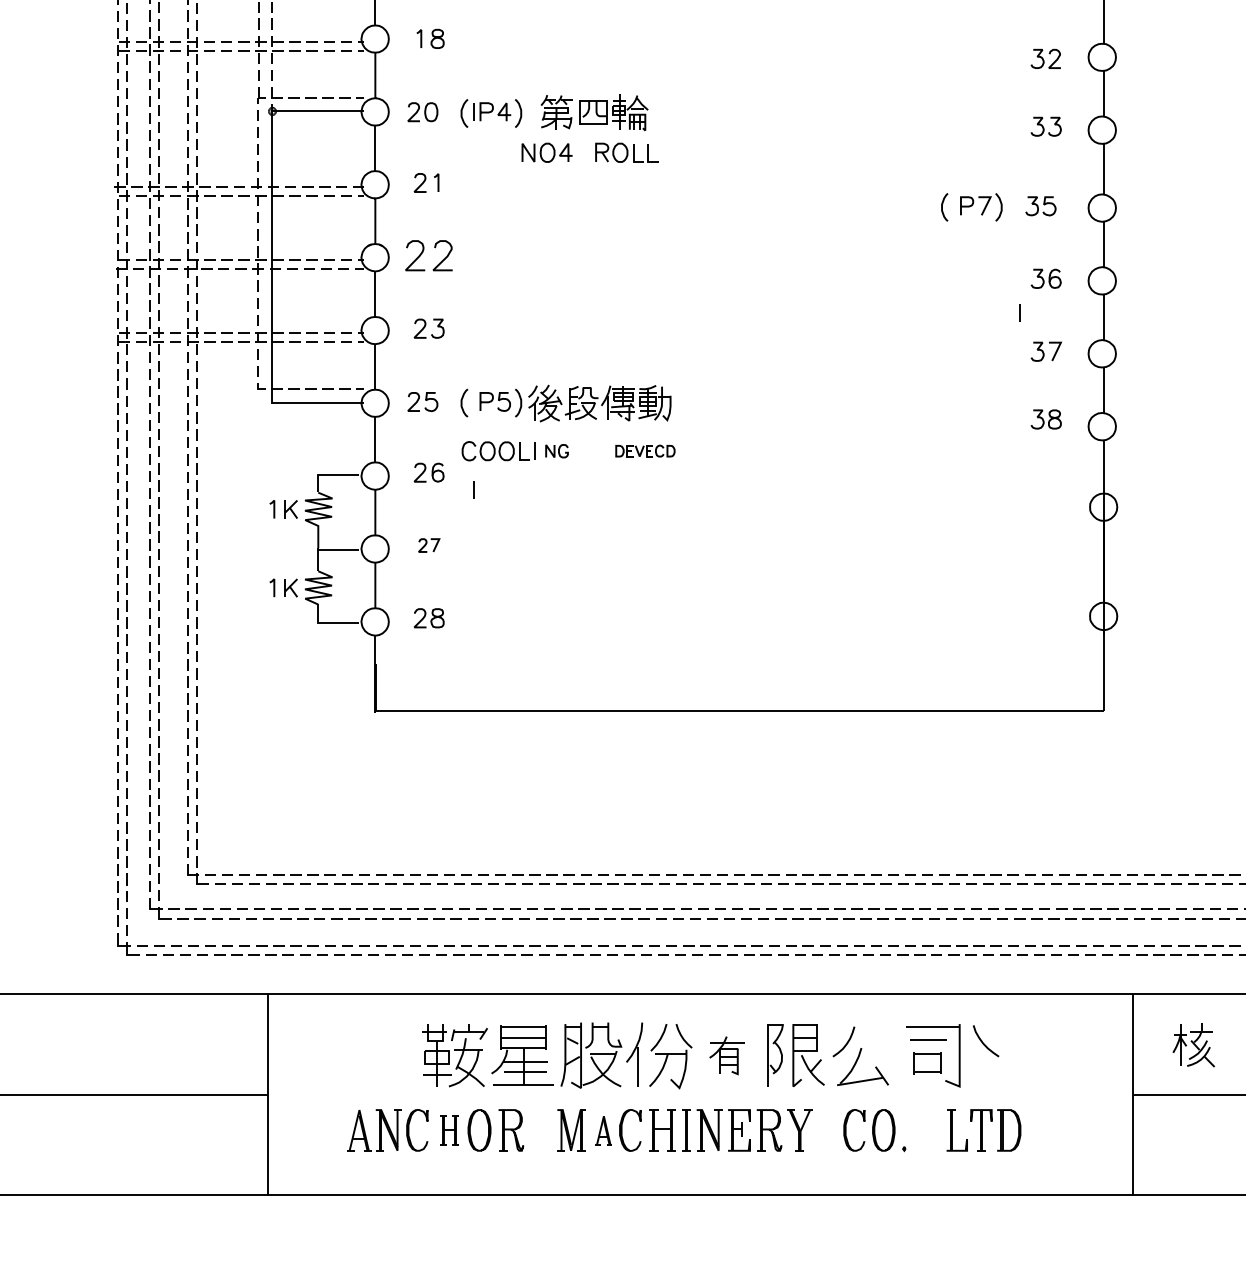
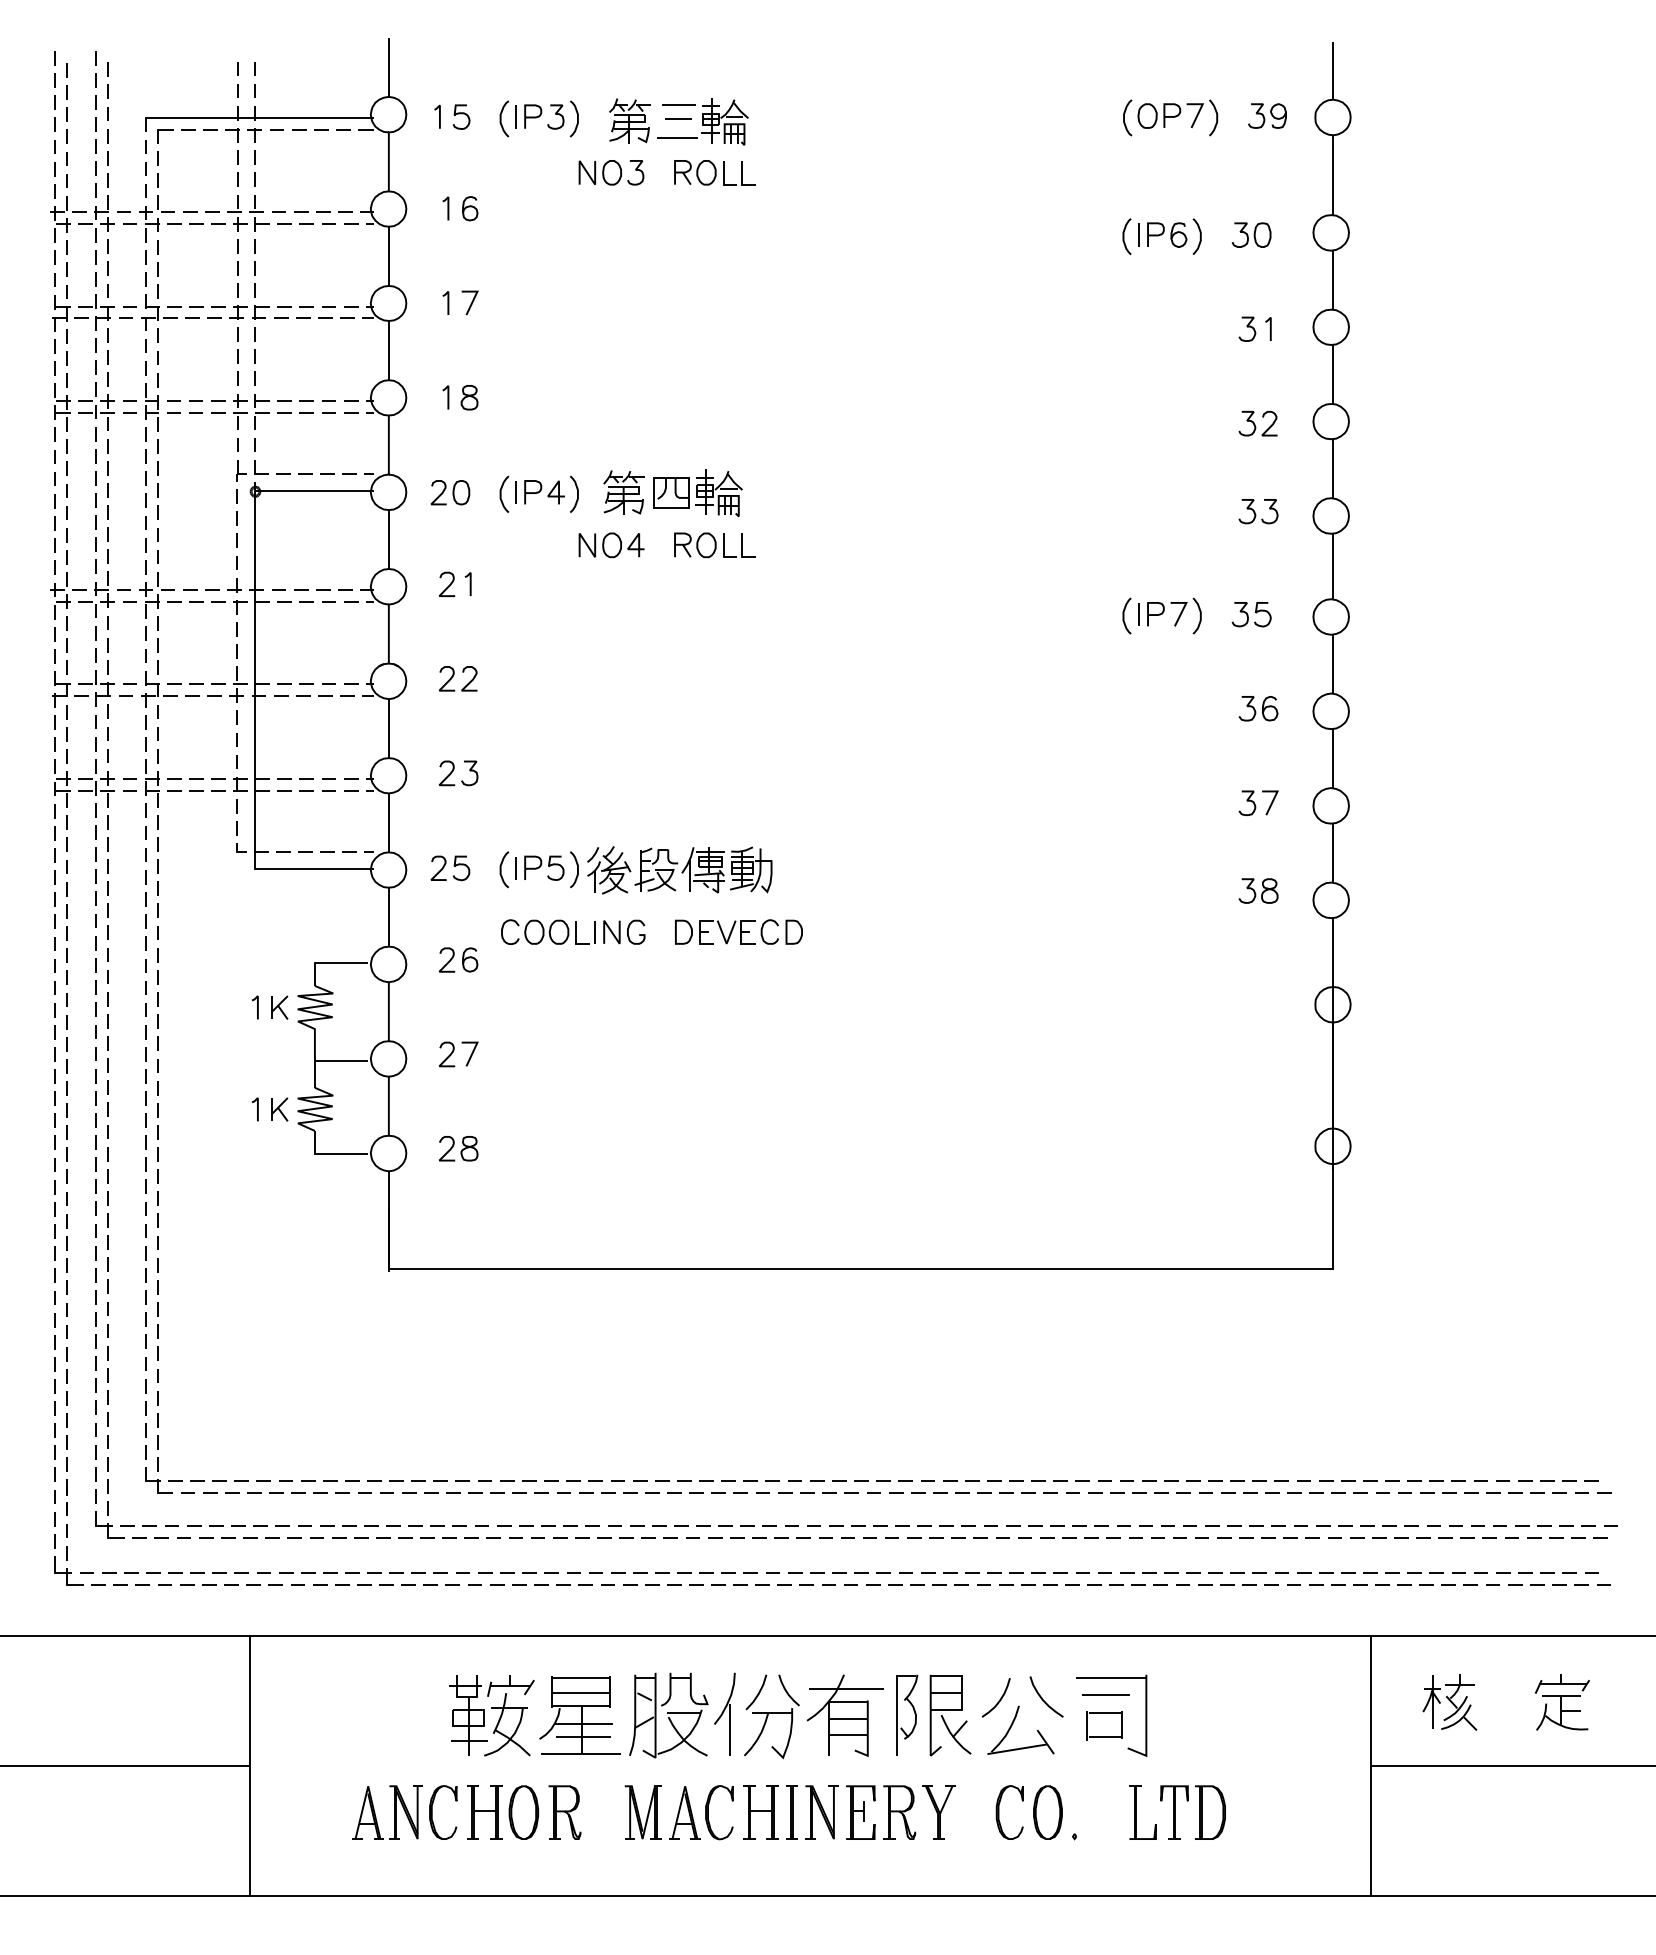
part: (428, 255) -> (457, 678), size x0.62
line: (1019, 312) -> (1138, 614), moved
part: (557, 450) -> (624, 931), size x1.43
part: (645, 450) -> (738, 931), size x1.67
line: (473, 490) -> (515, 868), moved
part: (429, 545) -> (458, 1054), size x1.43
curve: (982, 1041) -> (1042, 1697), moved
part: (726, 1055) -> (844, 1715), size x1.67
part: (449, 1130) -> (484, 1812), size x1.43
part: (603, 1130) -> (684, 1812), size x1.43

